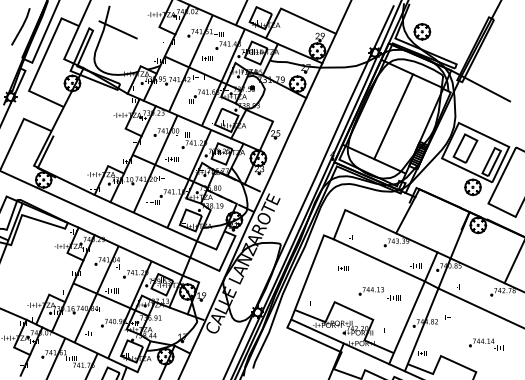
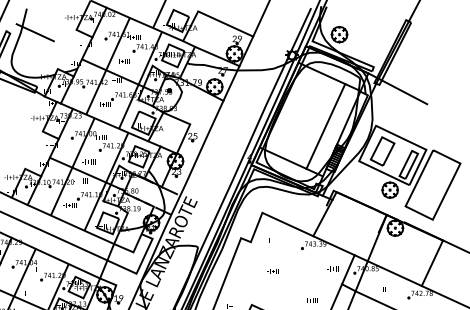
line: (393, 116) -> (325, 126), moved
line: (378, 260) -> (295, 263), removed
text: (343, 268) -> (275, 271), moved
part: (370, 291) -> (287, 294), removed

